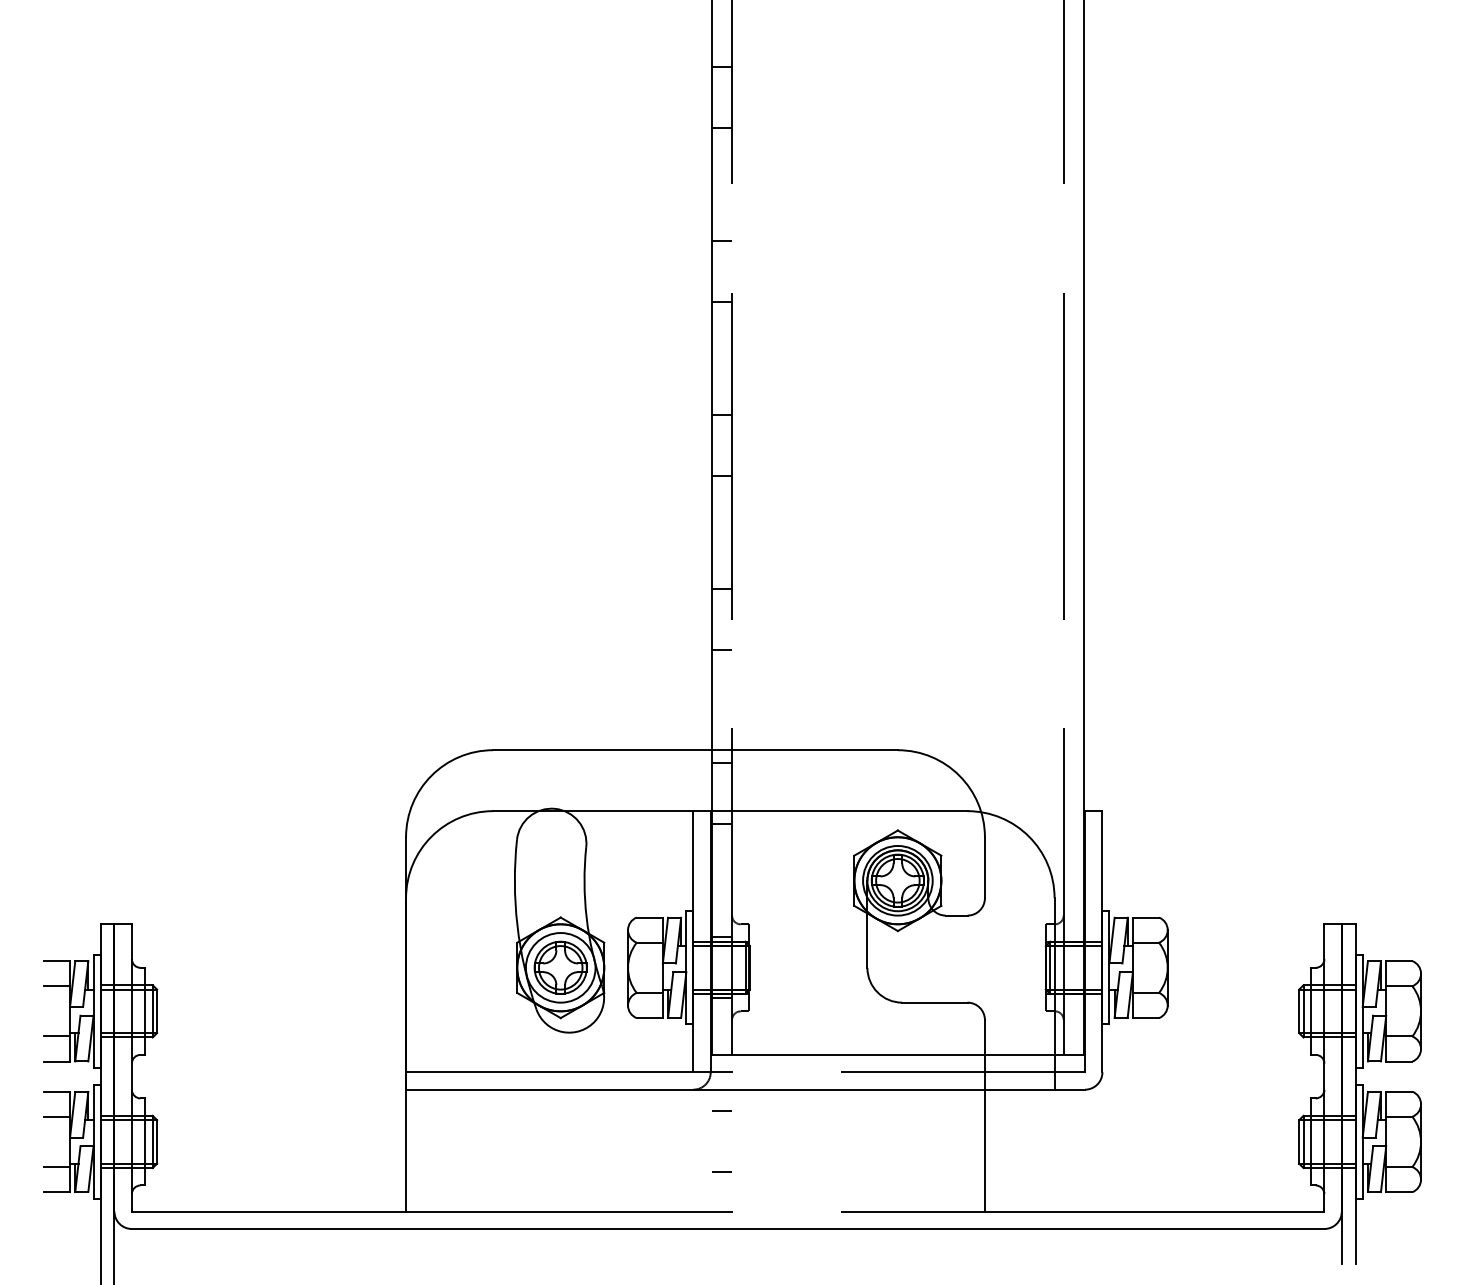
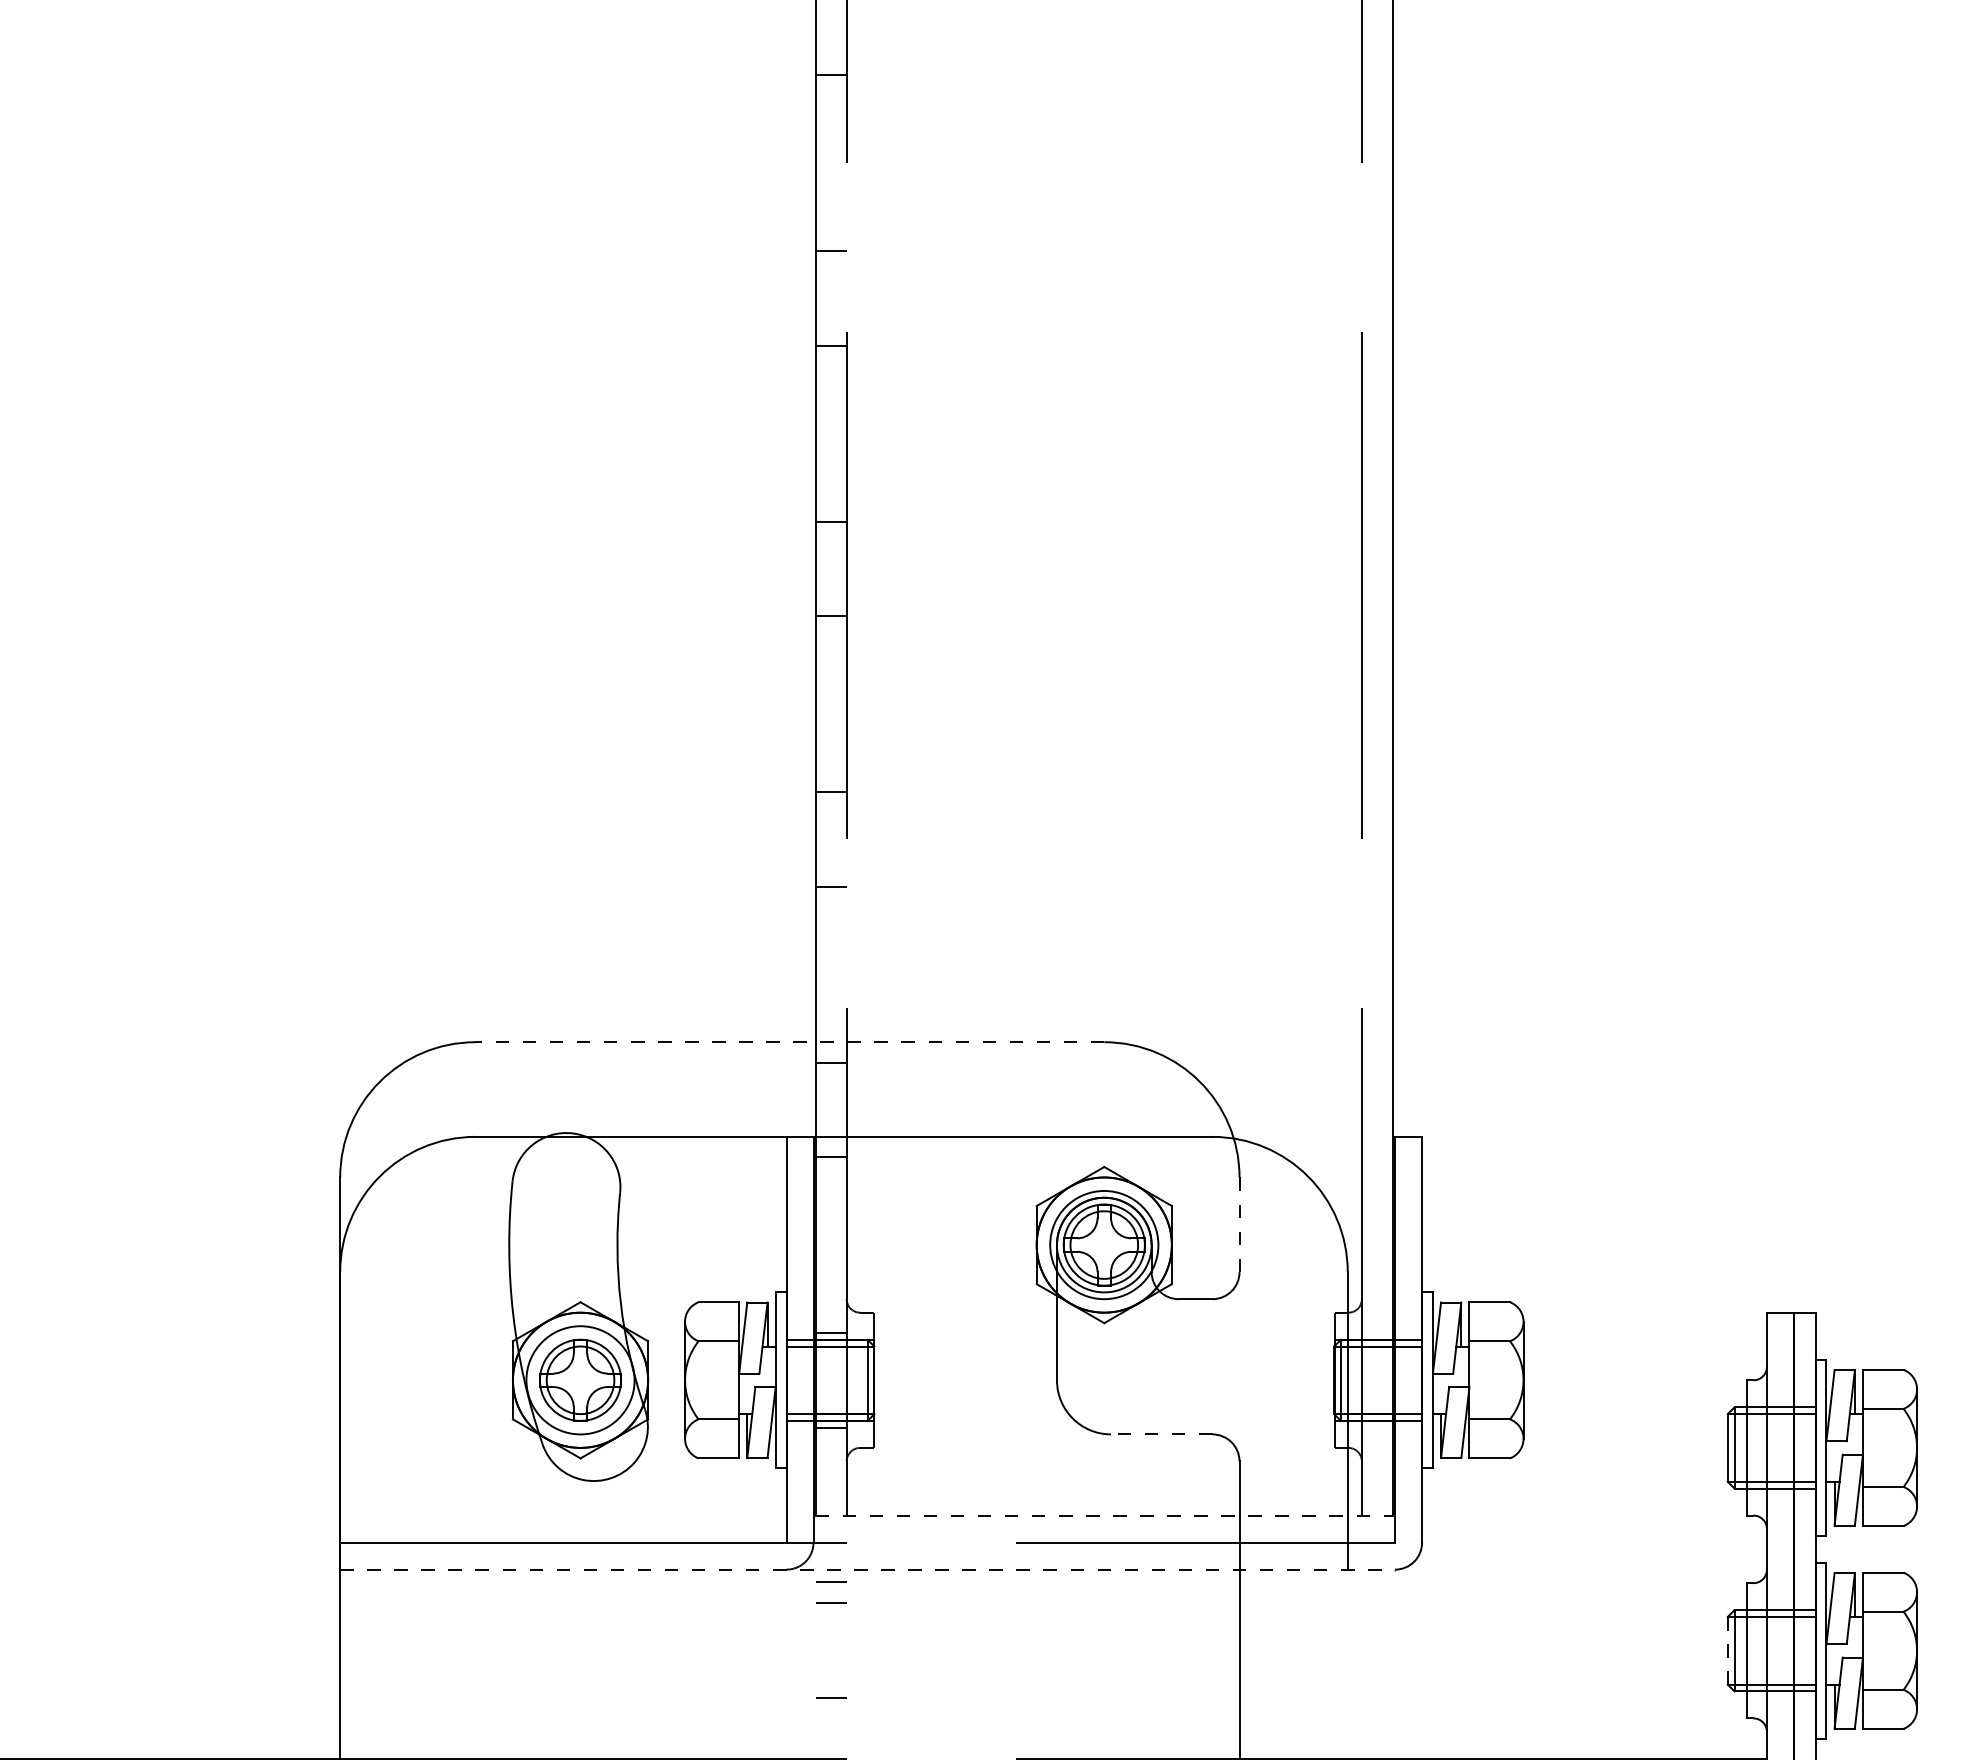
line: (695, 750) -> (789, 1042), solid -> dashed
line: (984, 868) -> (1238, 1225), solid -> dashed
line: (934, 1002) -> (1161, 1434), solid -> dashed
line: (897, 1054) -> (1103, 1514), solid -> dashed
line: (746, 1089) -> (869, 1569), solid -> dashed
line: (721, 1096) -> (830, 1580), added
line: (1299, 1141) -> (1728, 1650), solid -> dashed

